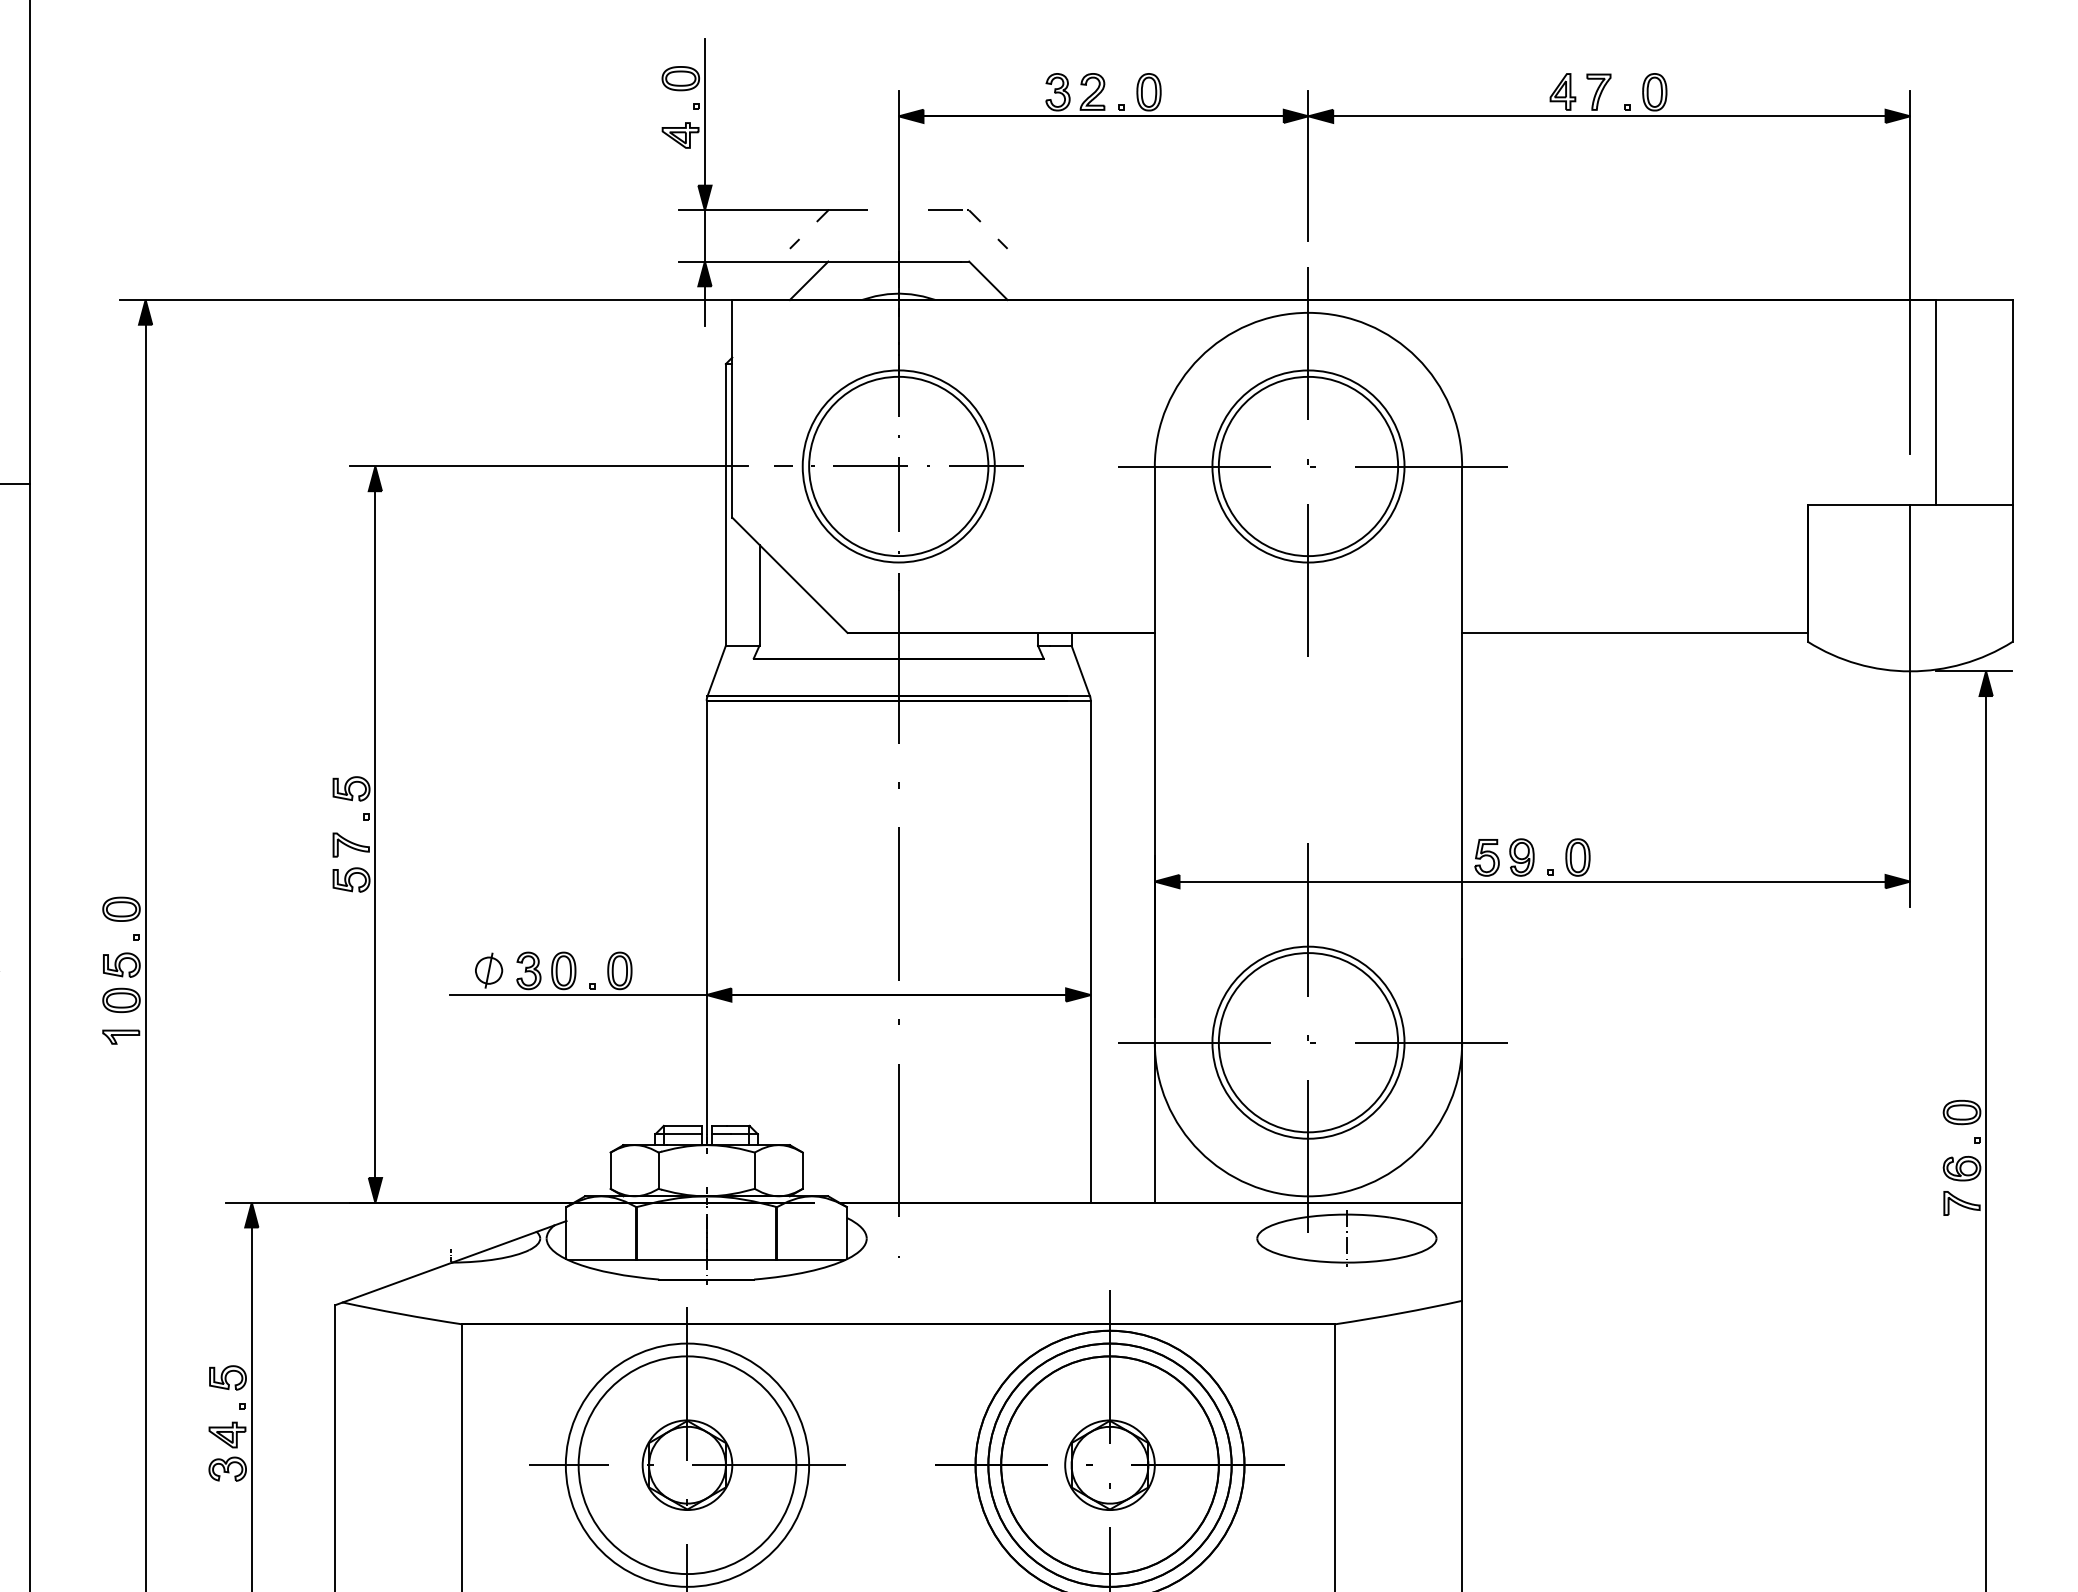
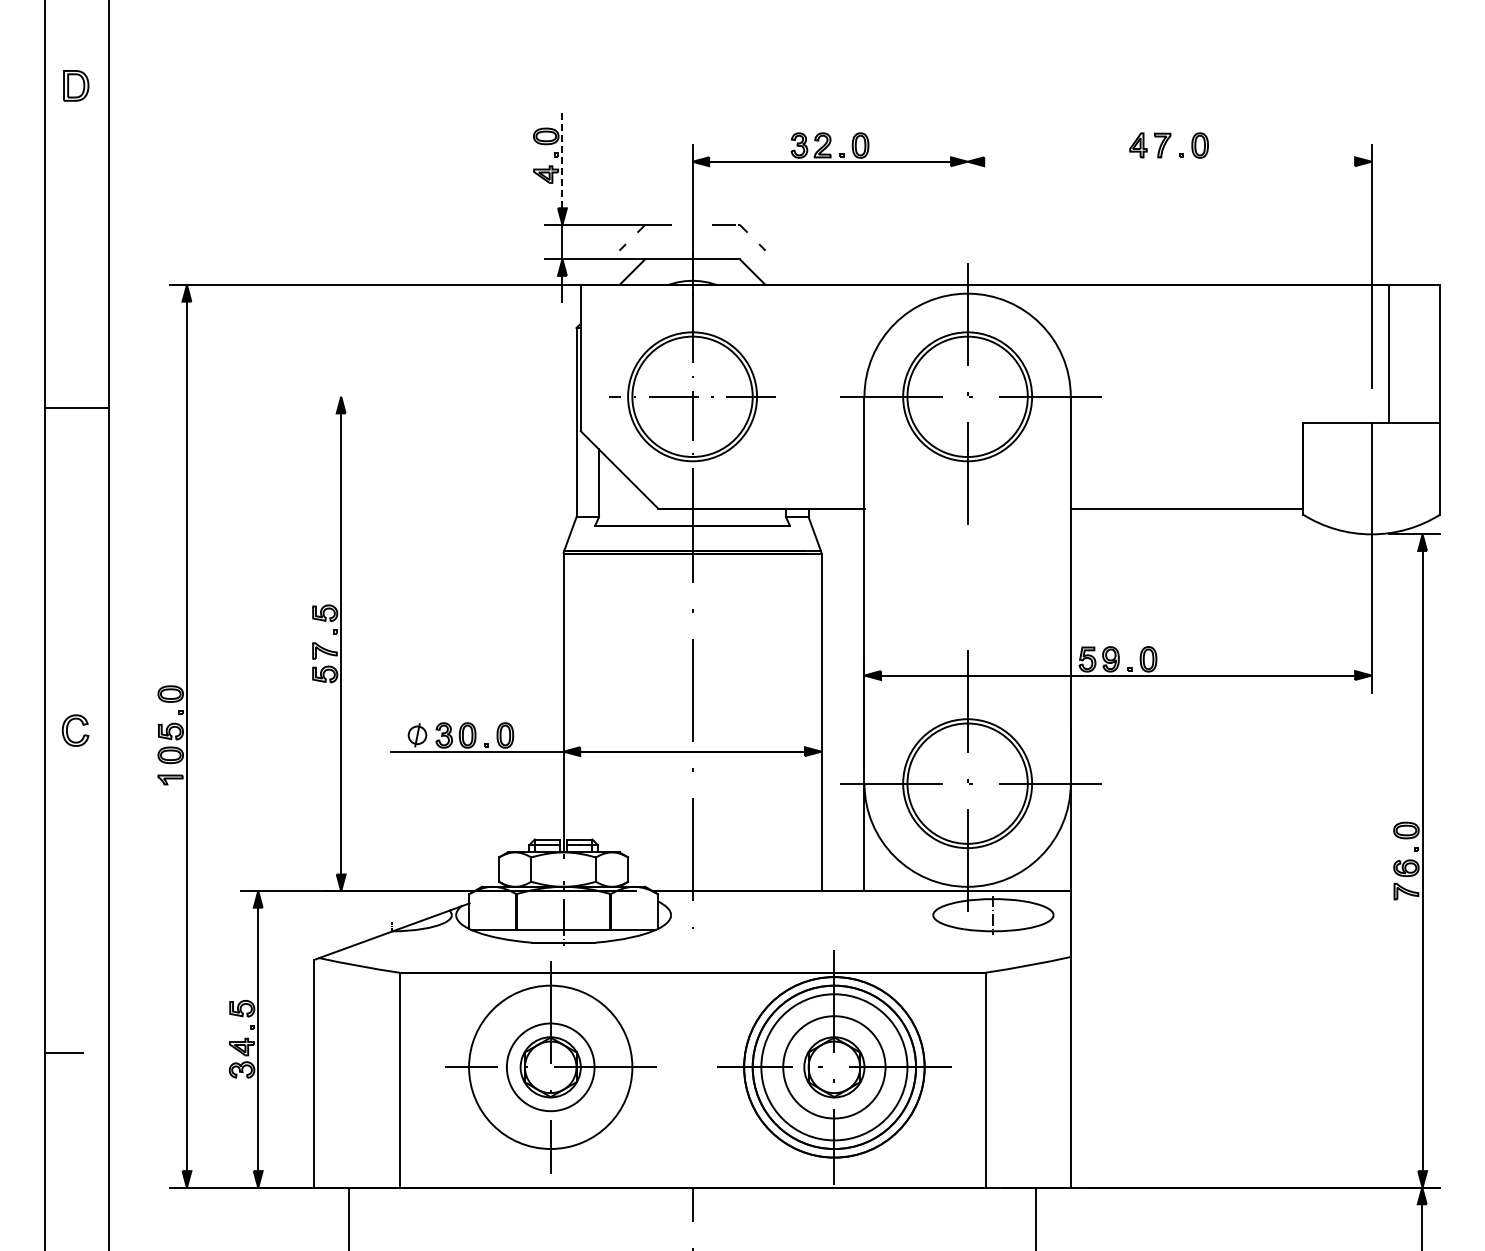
line: (705, 111) -> (562, 158), solid -> dashed
line: (1609, 115) -> (1169, 161), removed
line: (1308, 165) -> (967, 194), removed
line: (548, 466) -> (457, 396), removed
circle: (687, 1465) -> (550, 1067), size x0.6
circle: (1110, 1465) -> (834, 1067), size x0.7

